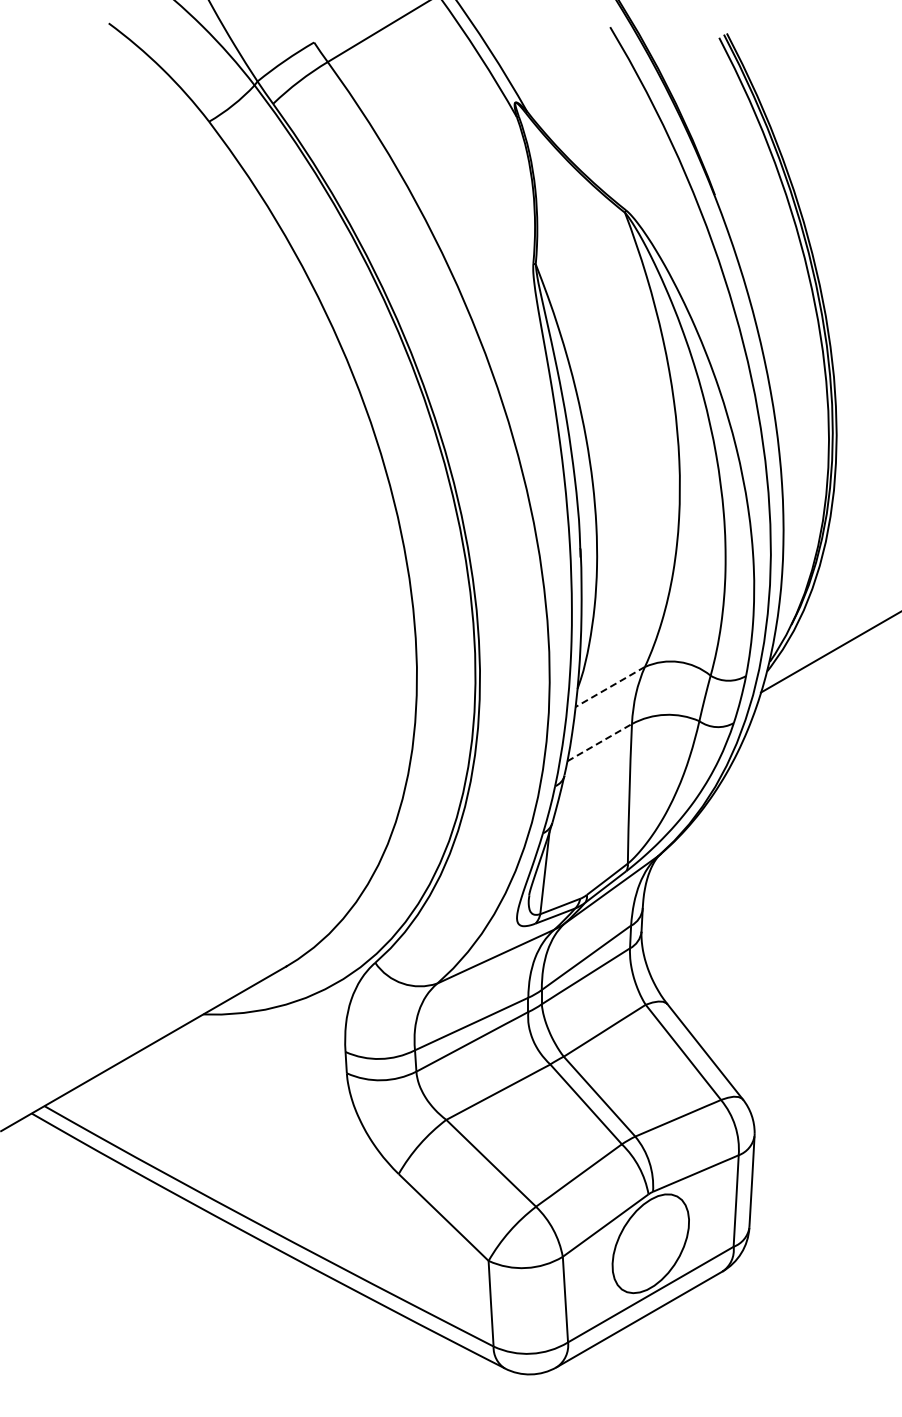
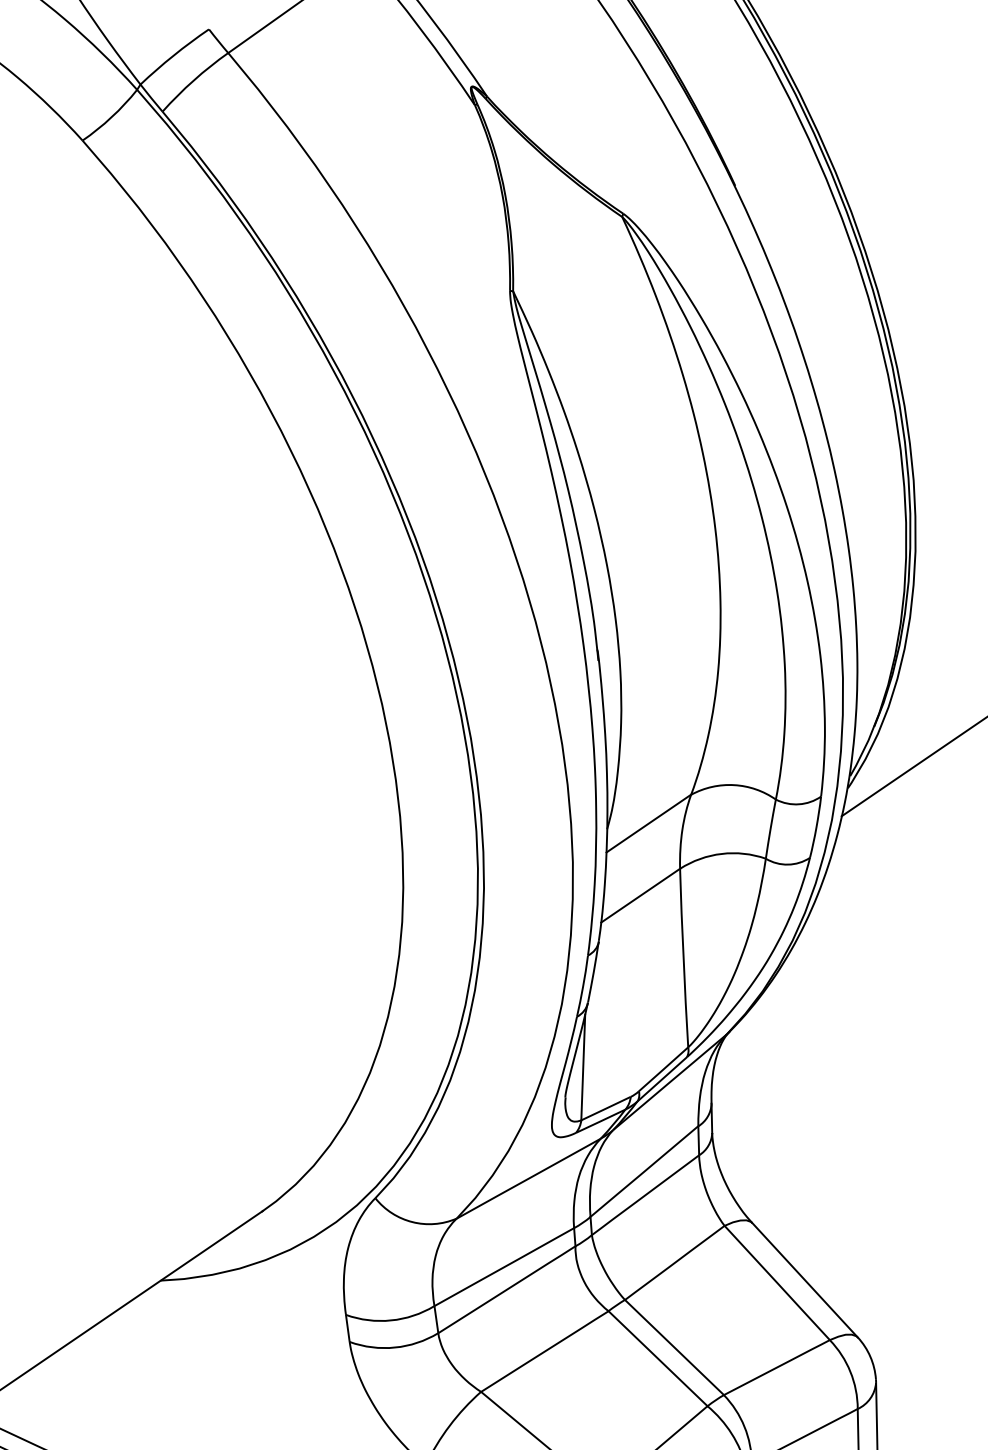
line: (609, 687) -> (647, 824), dashed -> solid
line: (600, 742) -> (641, 895), dashed -> solid

